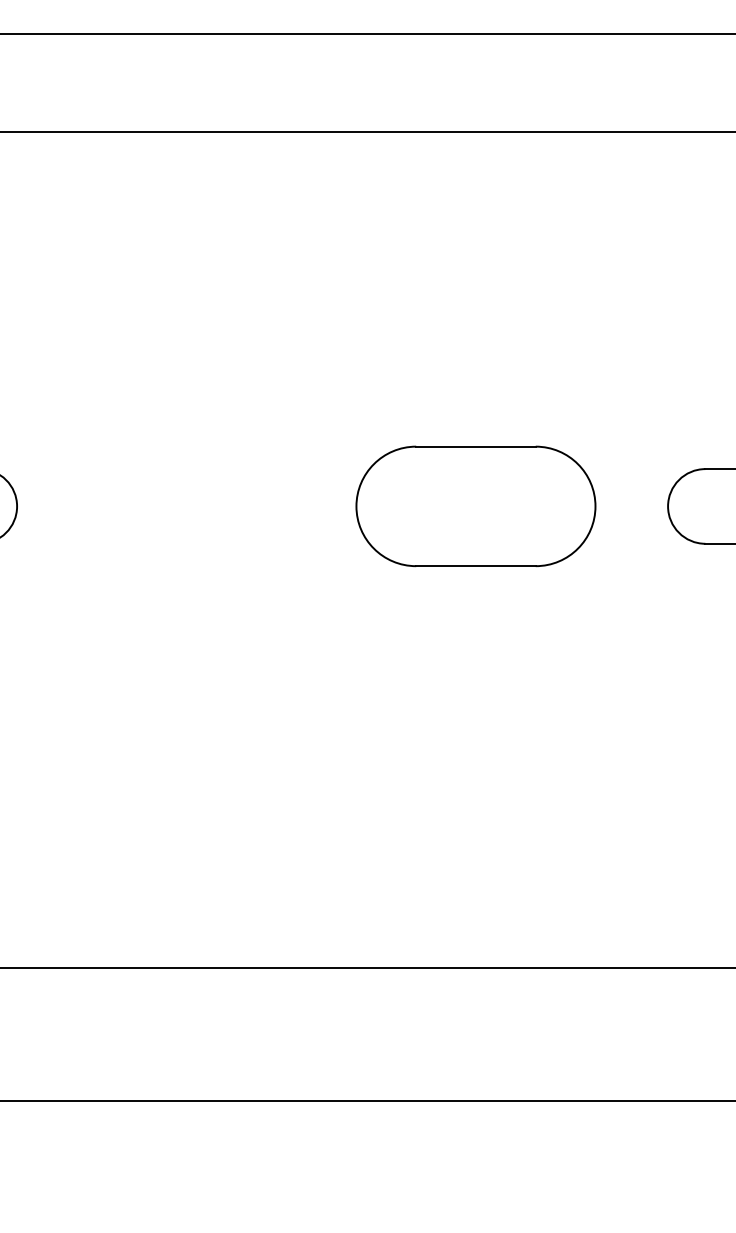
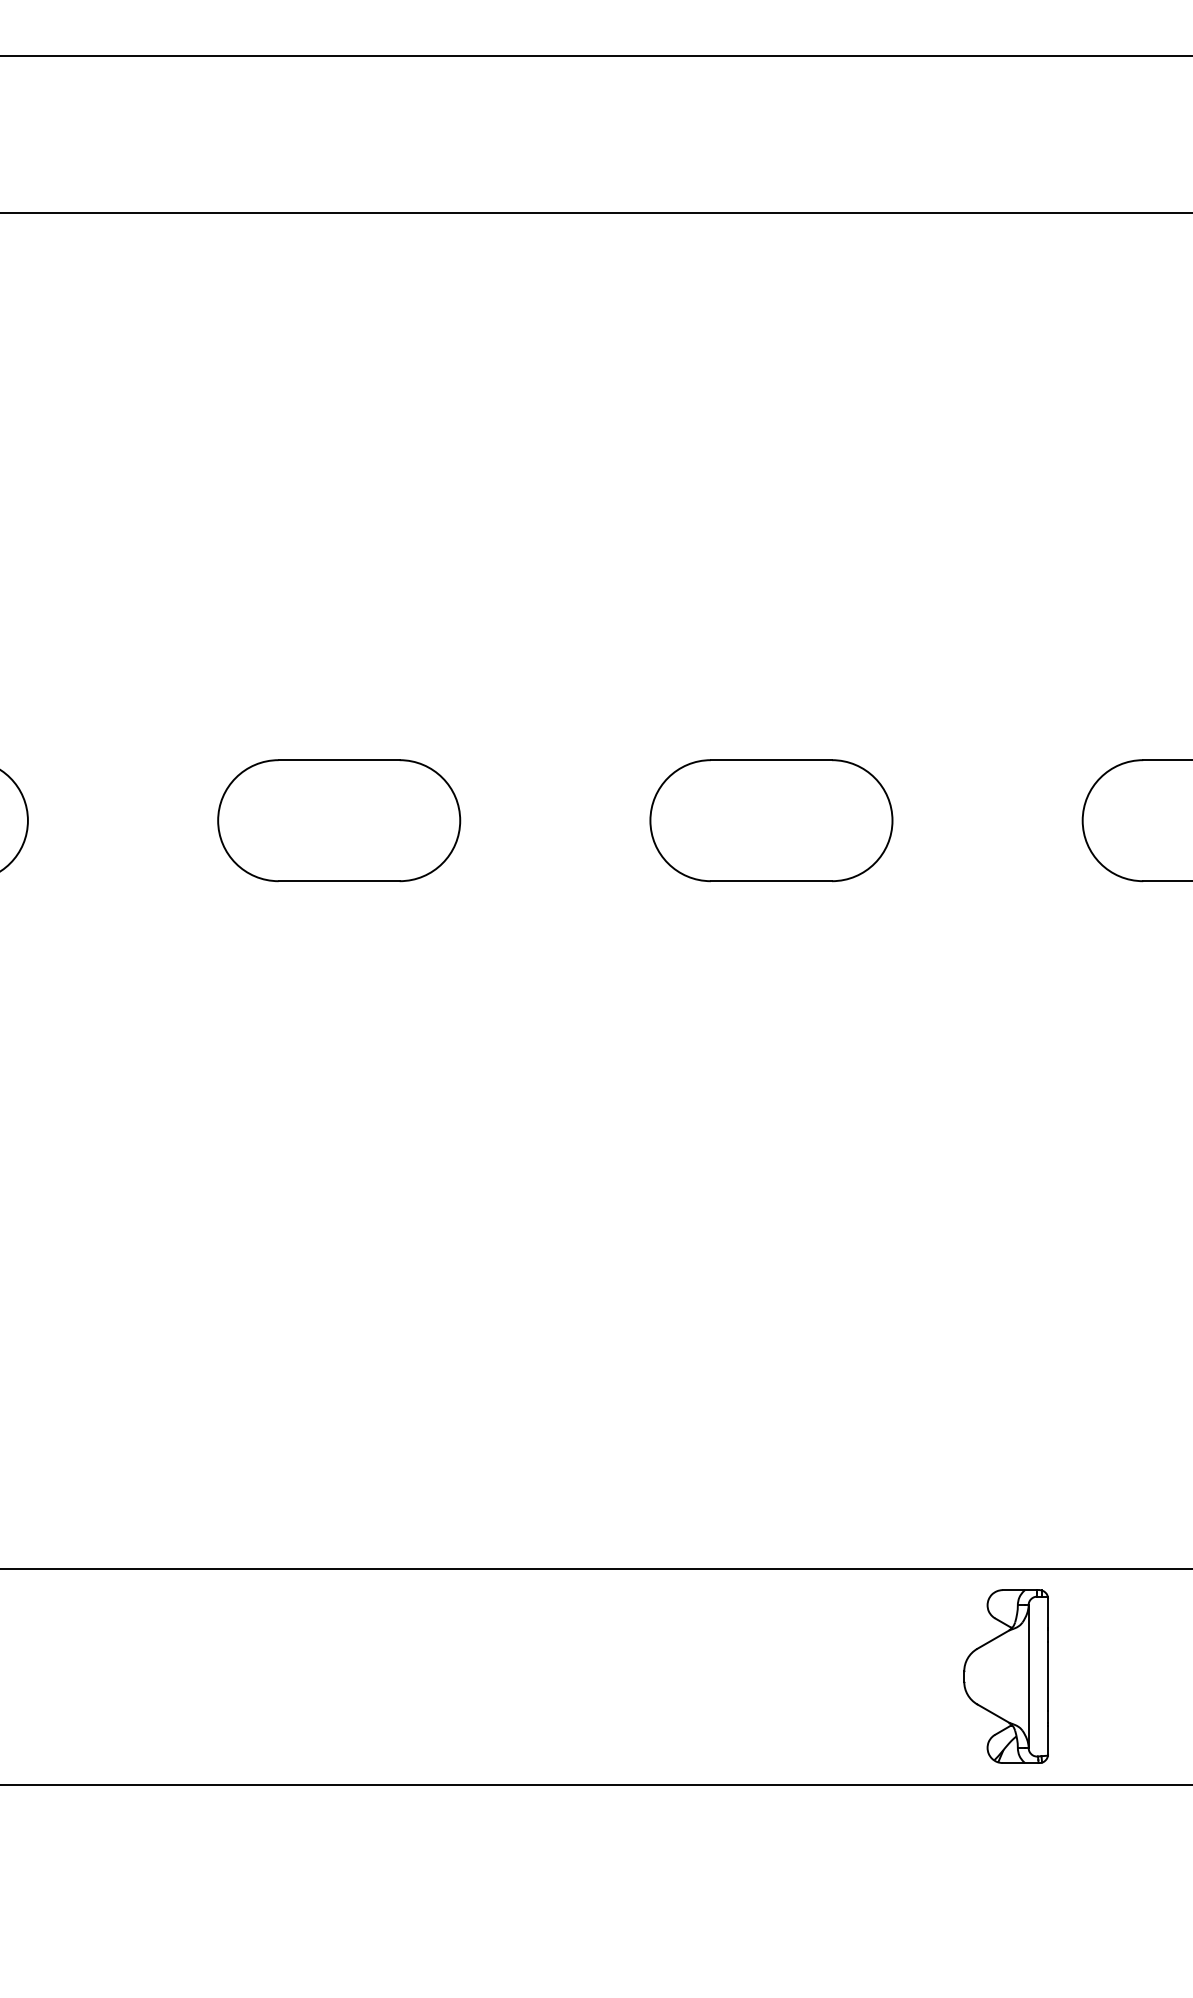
part: (208, 506) -> (338, 820), added
part: (475, 506) -> (770, 820), size x0.62
part: (620, 1034) -> (1005, 1676), added

